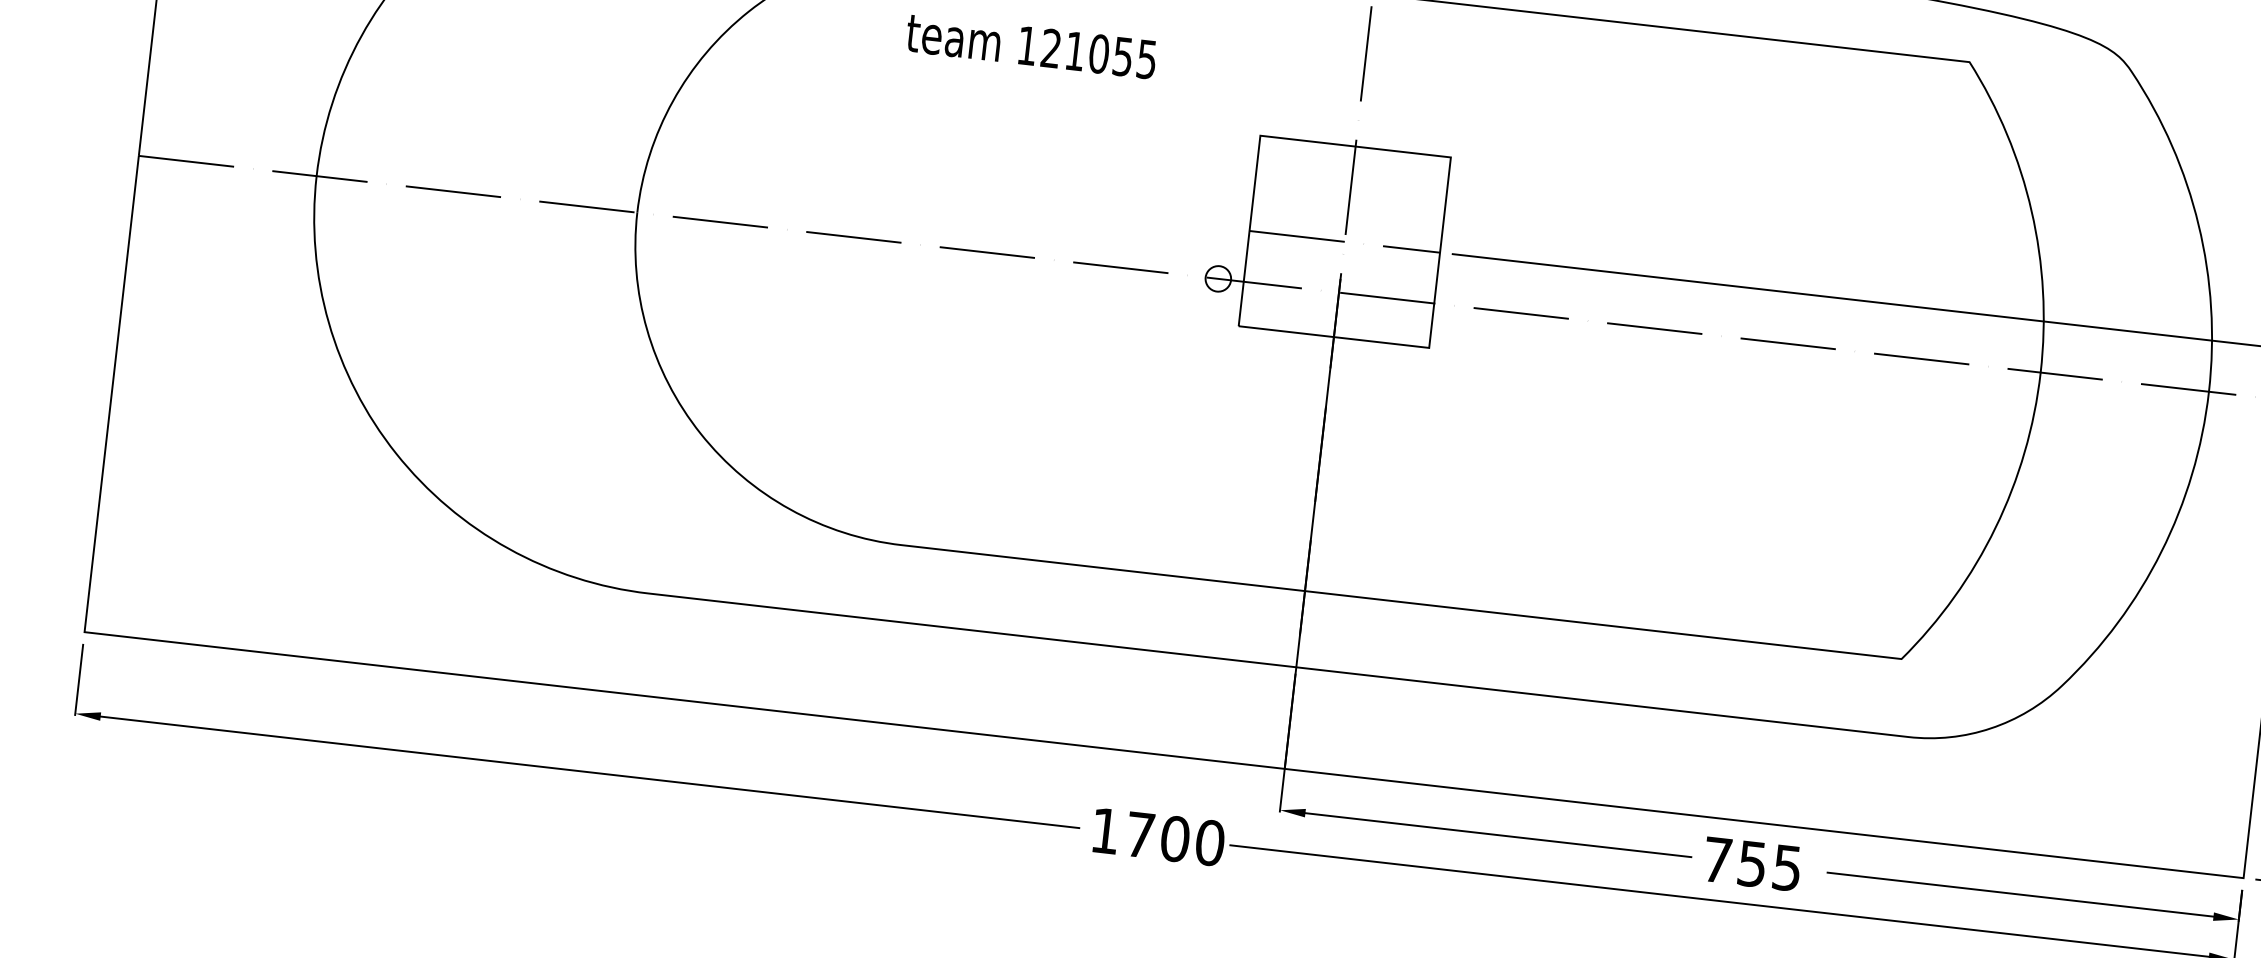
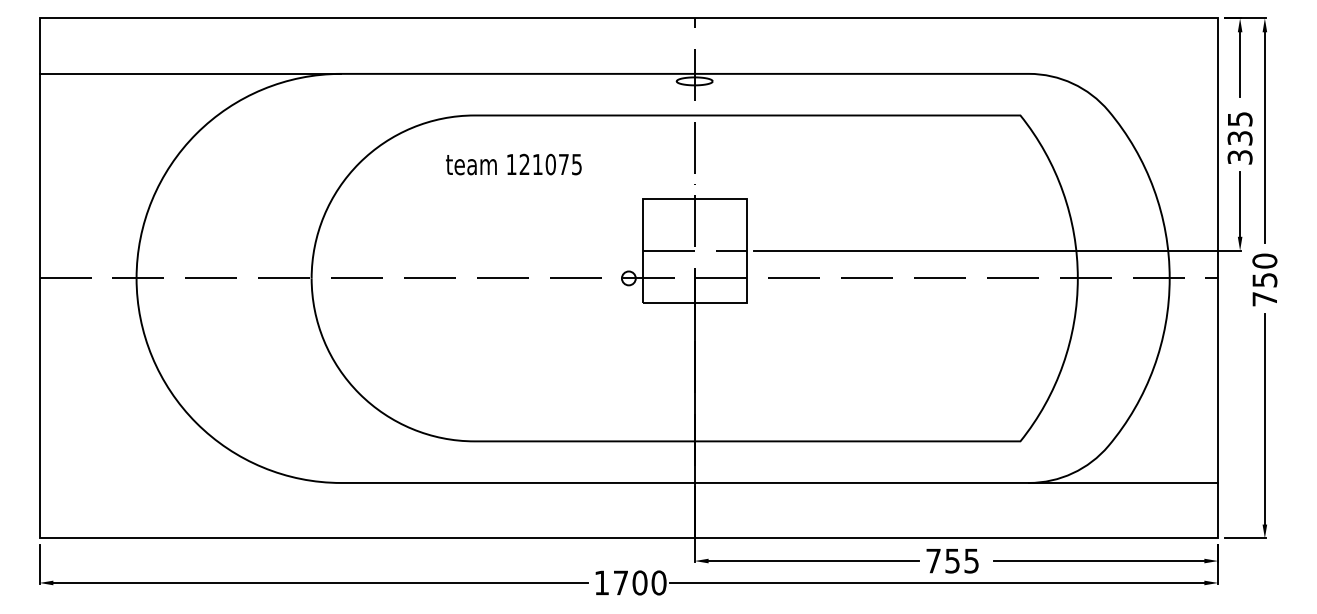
text: (1122, 56) -> (563, 164), 121055 -> 121075
line: (2081, 755) -> (1123, 482), added

